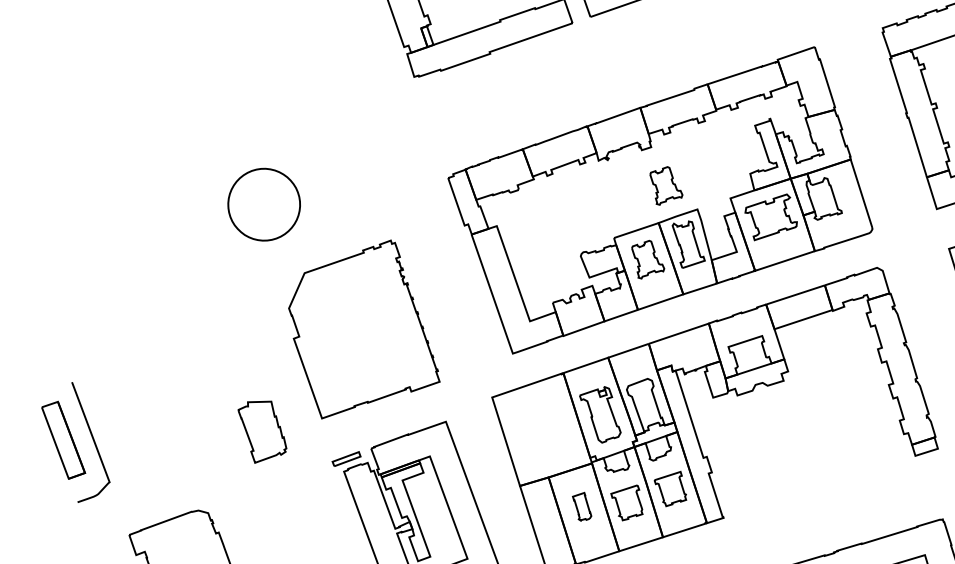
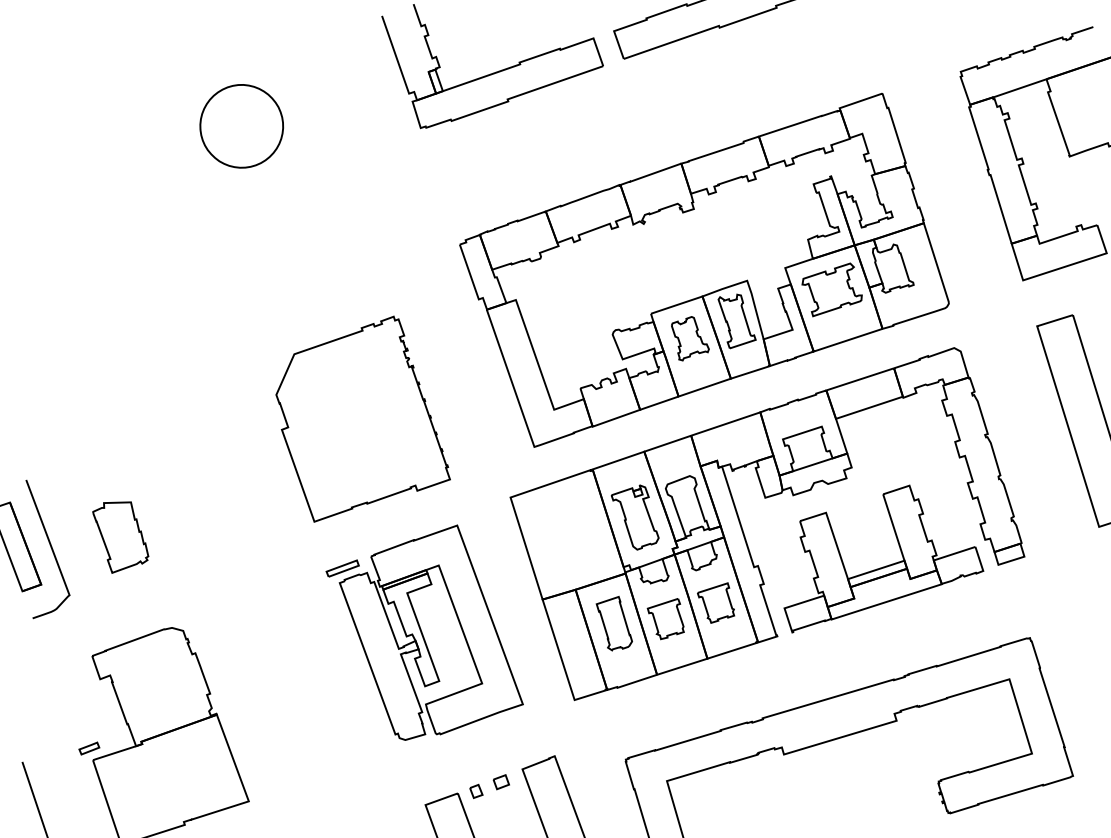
part: (666, 185) -> (711, 253), removed
part: (263, 204) -> (241, 126), moved
part: (262, 432) -> (120, 537), moved
part: (818, 456) -> (886, 565), added
part: (581, 506) -> (613, 623), size x1.67

